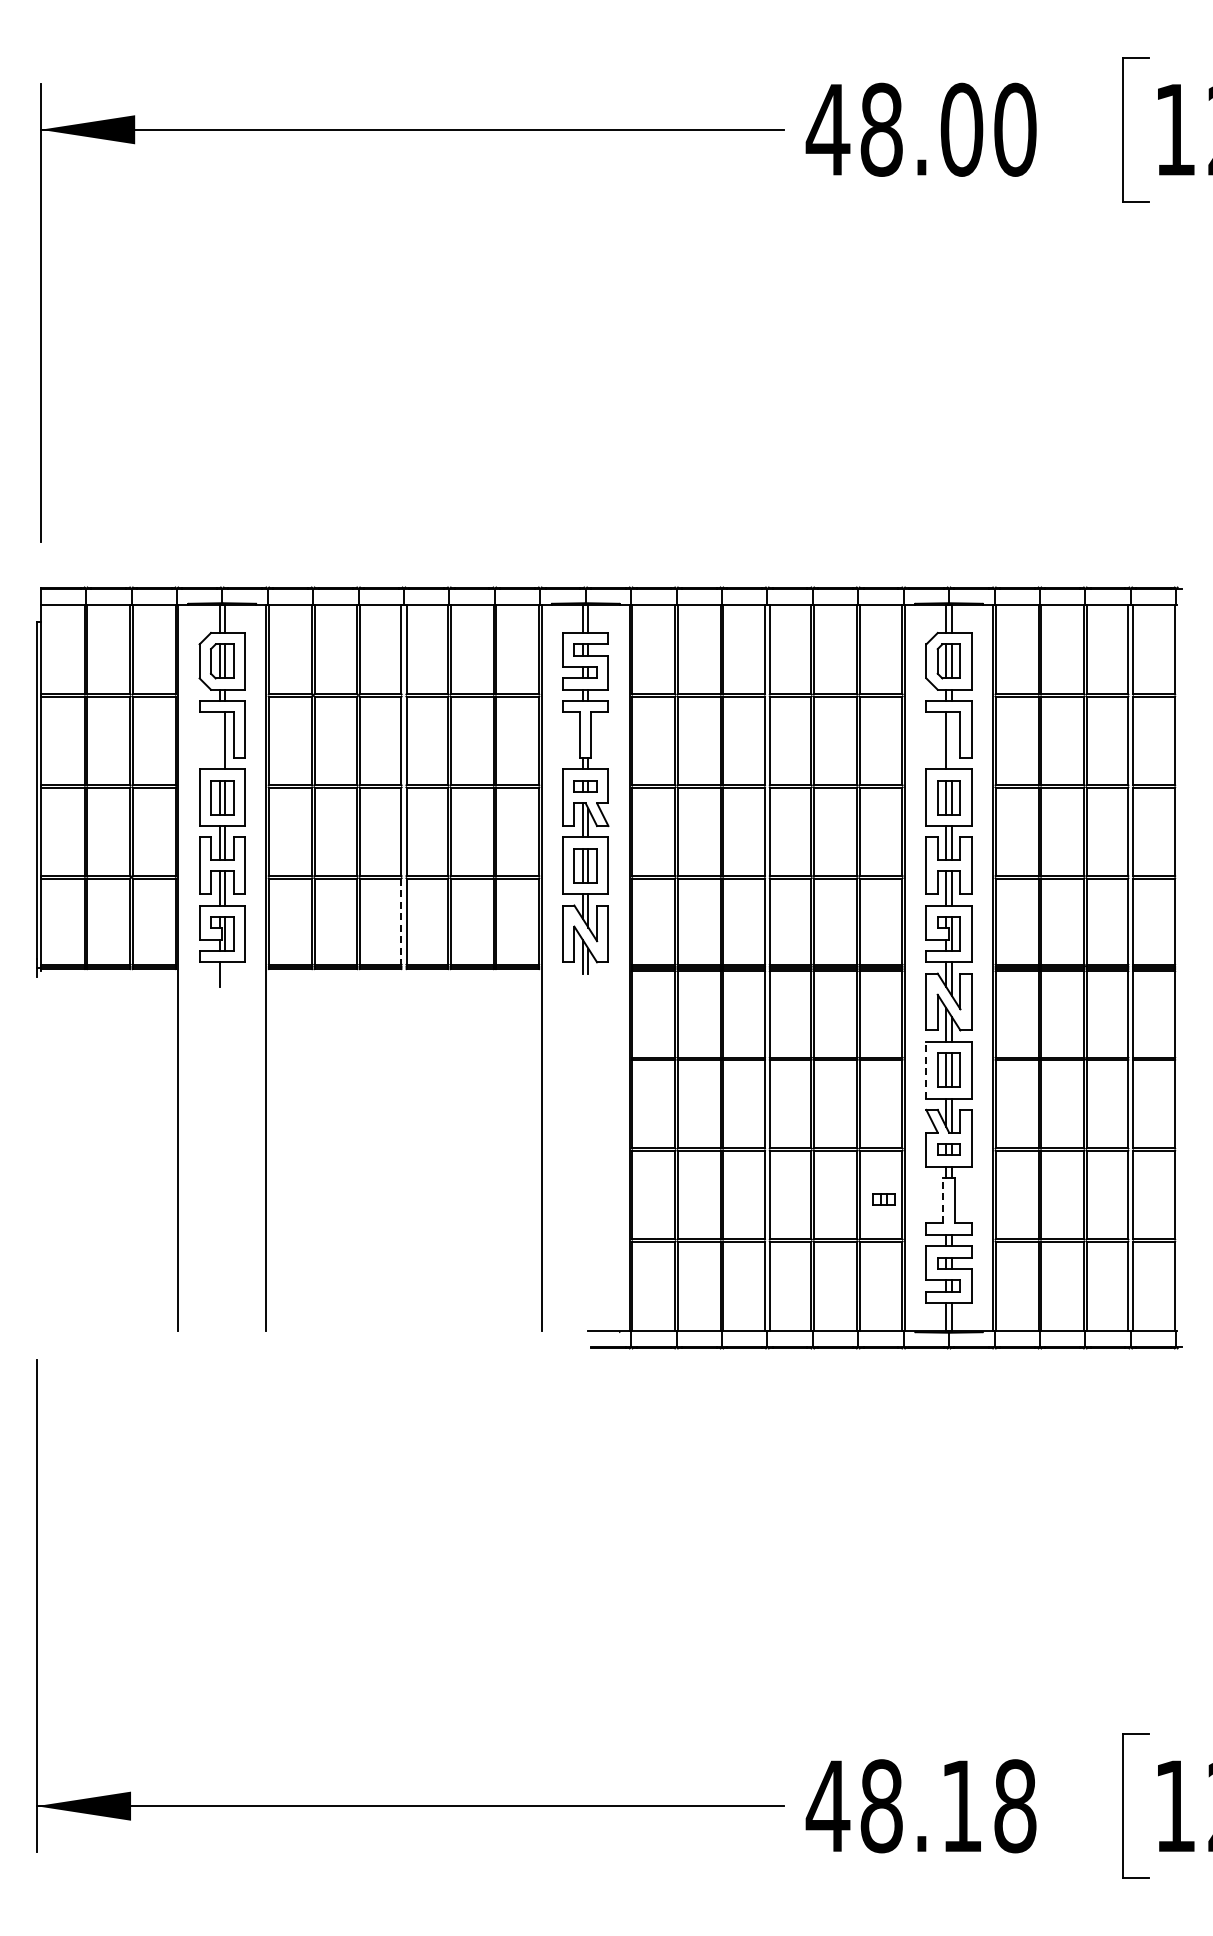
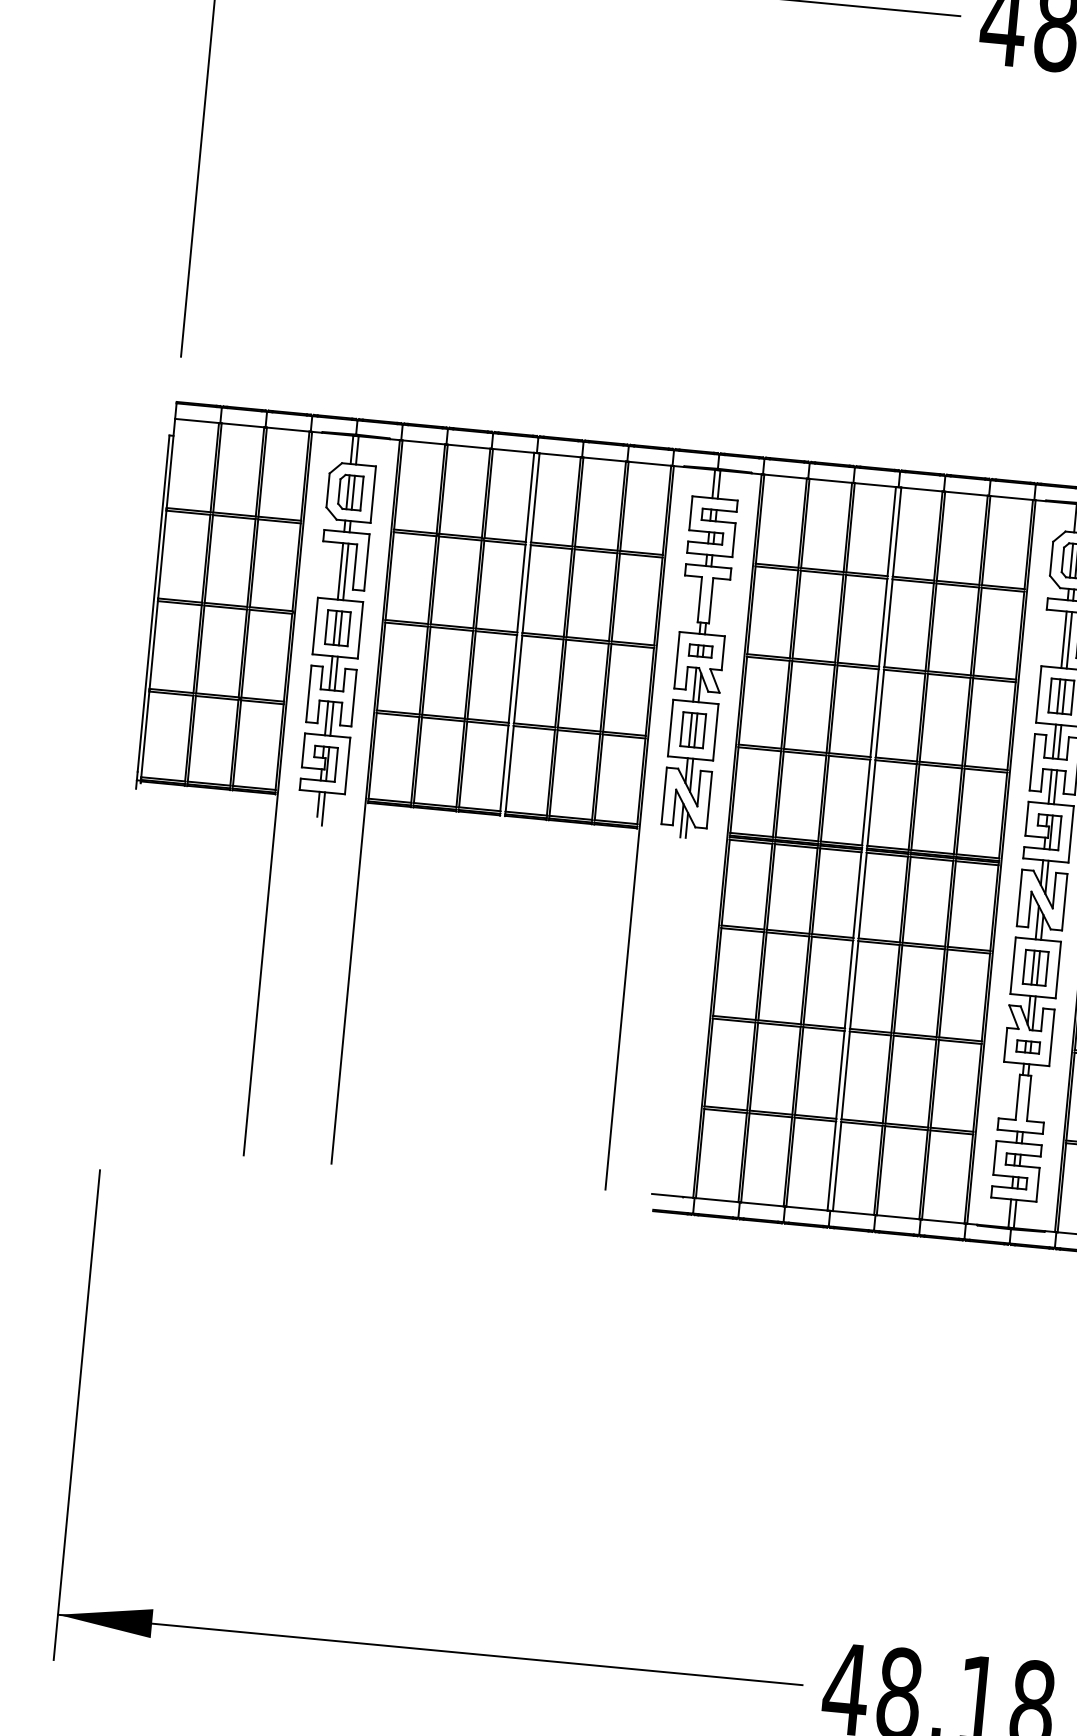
line: (219, 740) -> (340, 571), added
line: (951, 740) -> (1069, 639), added
line: (401, 922) -> (504, 769), dashed -> solid
line: (225, 978) -> (323, 808), added
line: (926, 1069) -> (1013, 965), dashed -> solid
part: (883, 1199) -> (958, 1090), removed
line: (943, 1200) -> (1017, 1097), dashed -> solid

